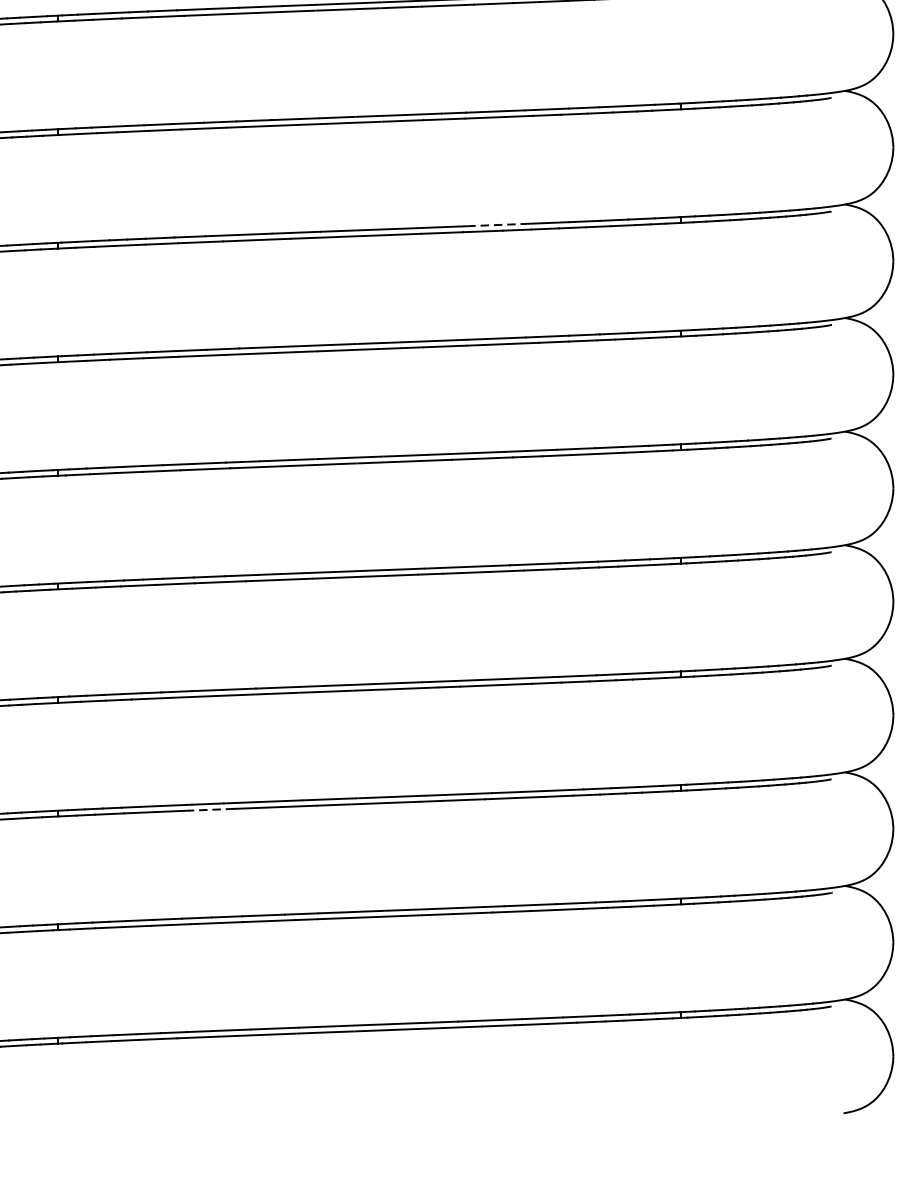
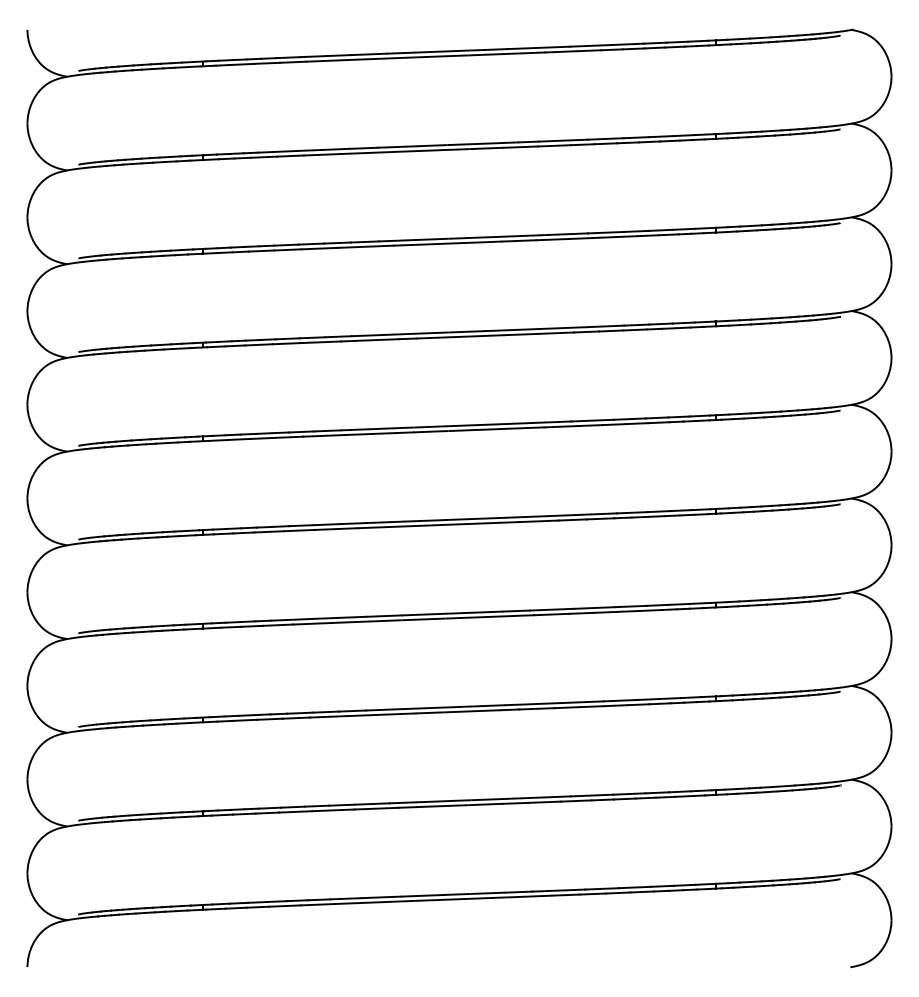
line: (497, 225) -> (564, 234), dashed -> solid
line: (211, 809) -> (328, 716), dashed -> solid

